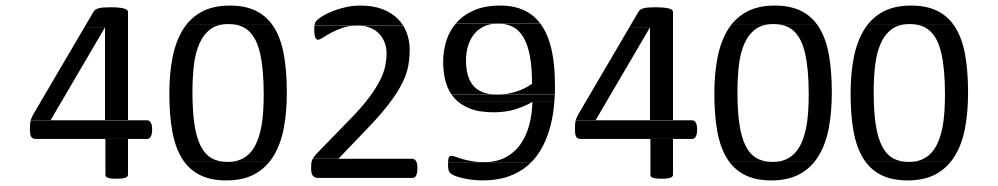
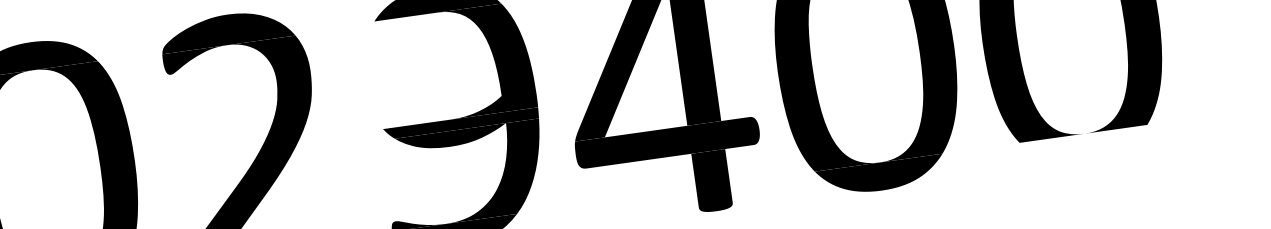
fill: (470, 58) -> (403, 70), removed
fill: (907, 170) -> (1084, 146), removed

